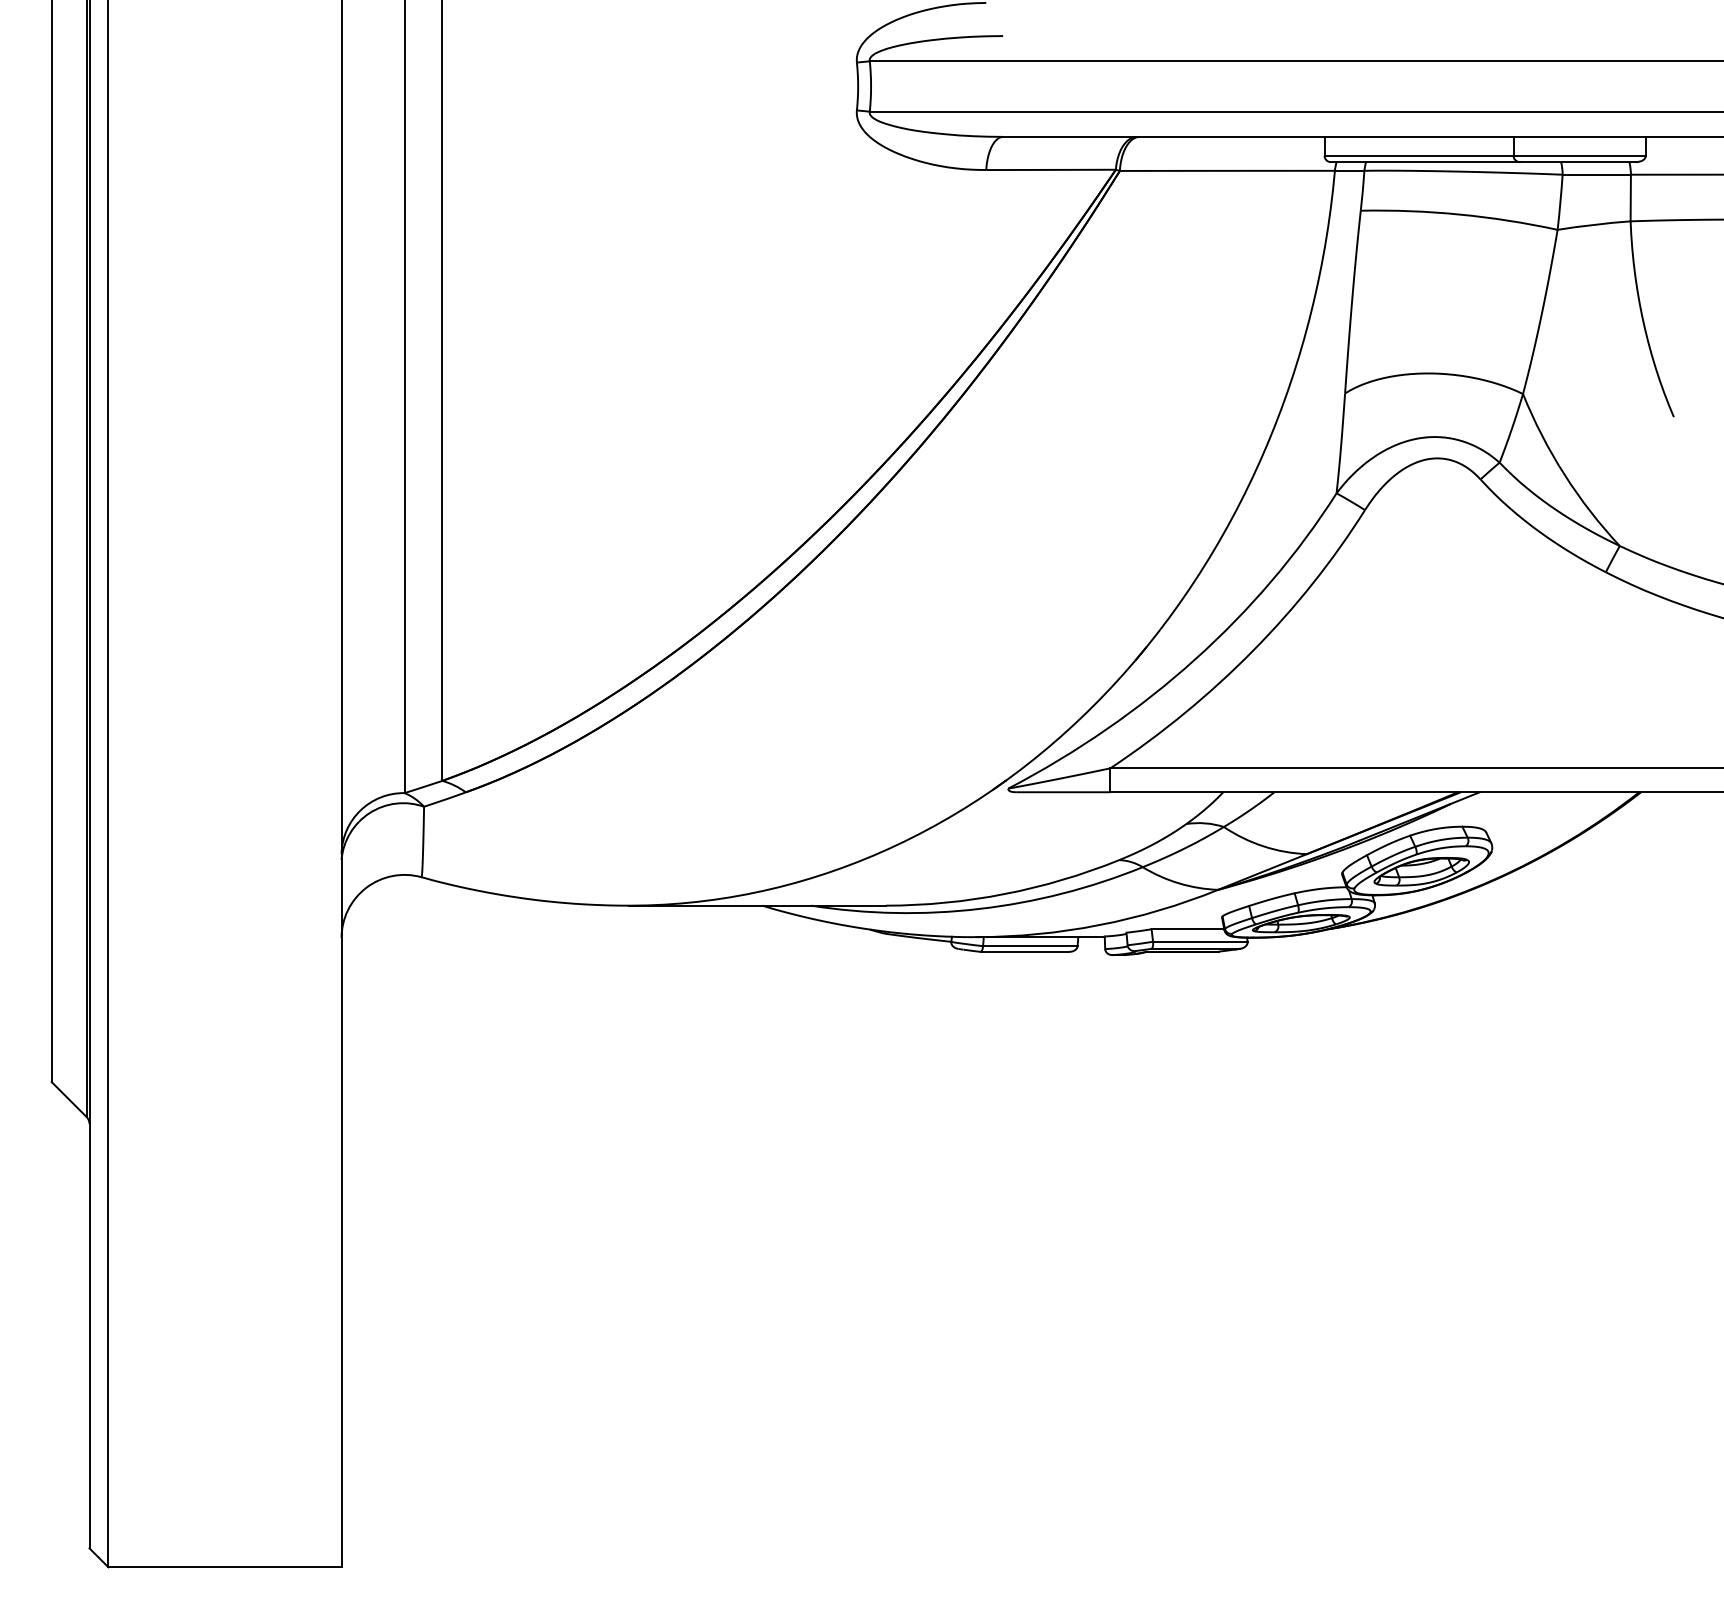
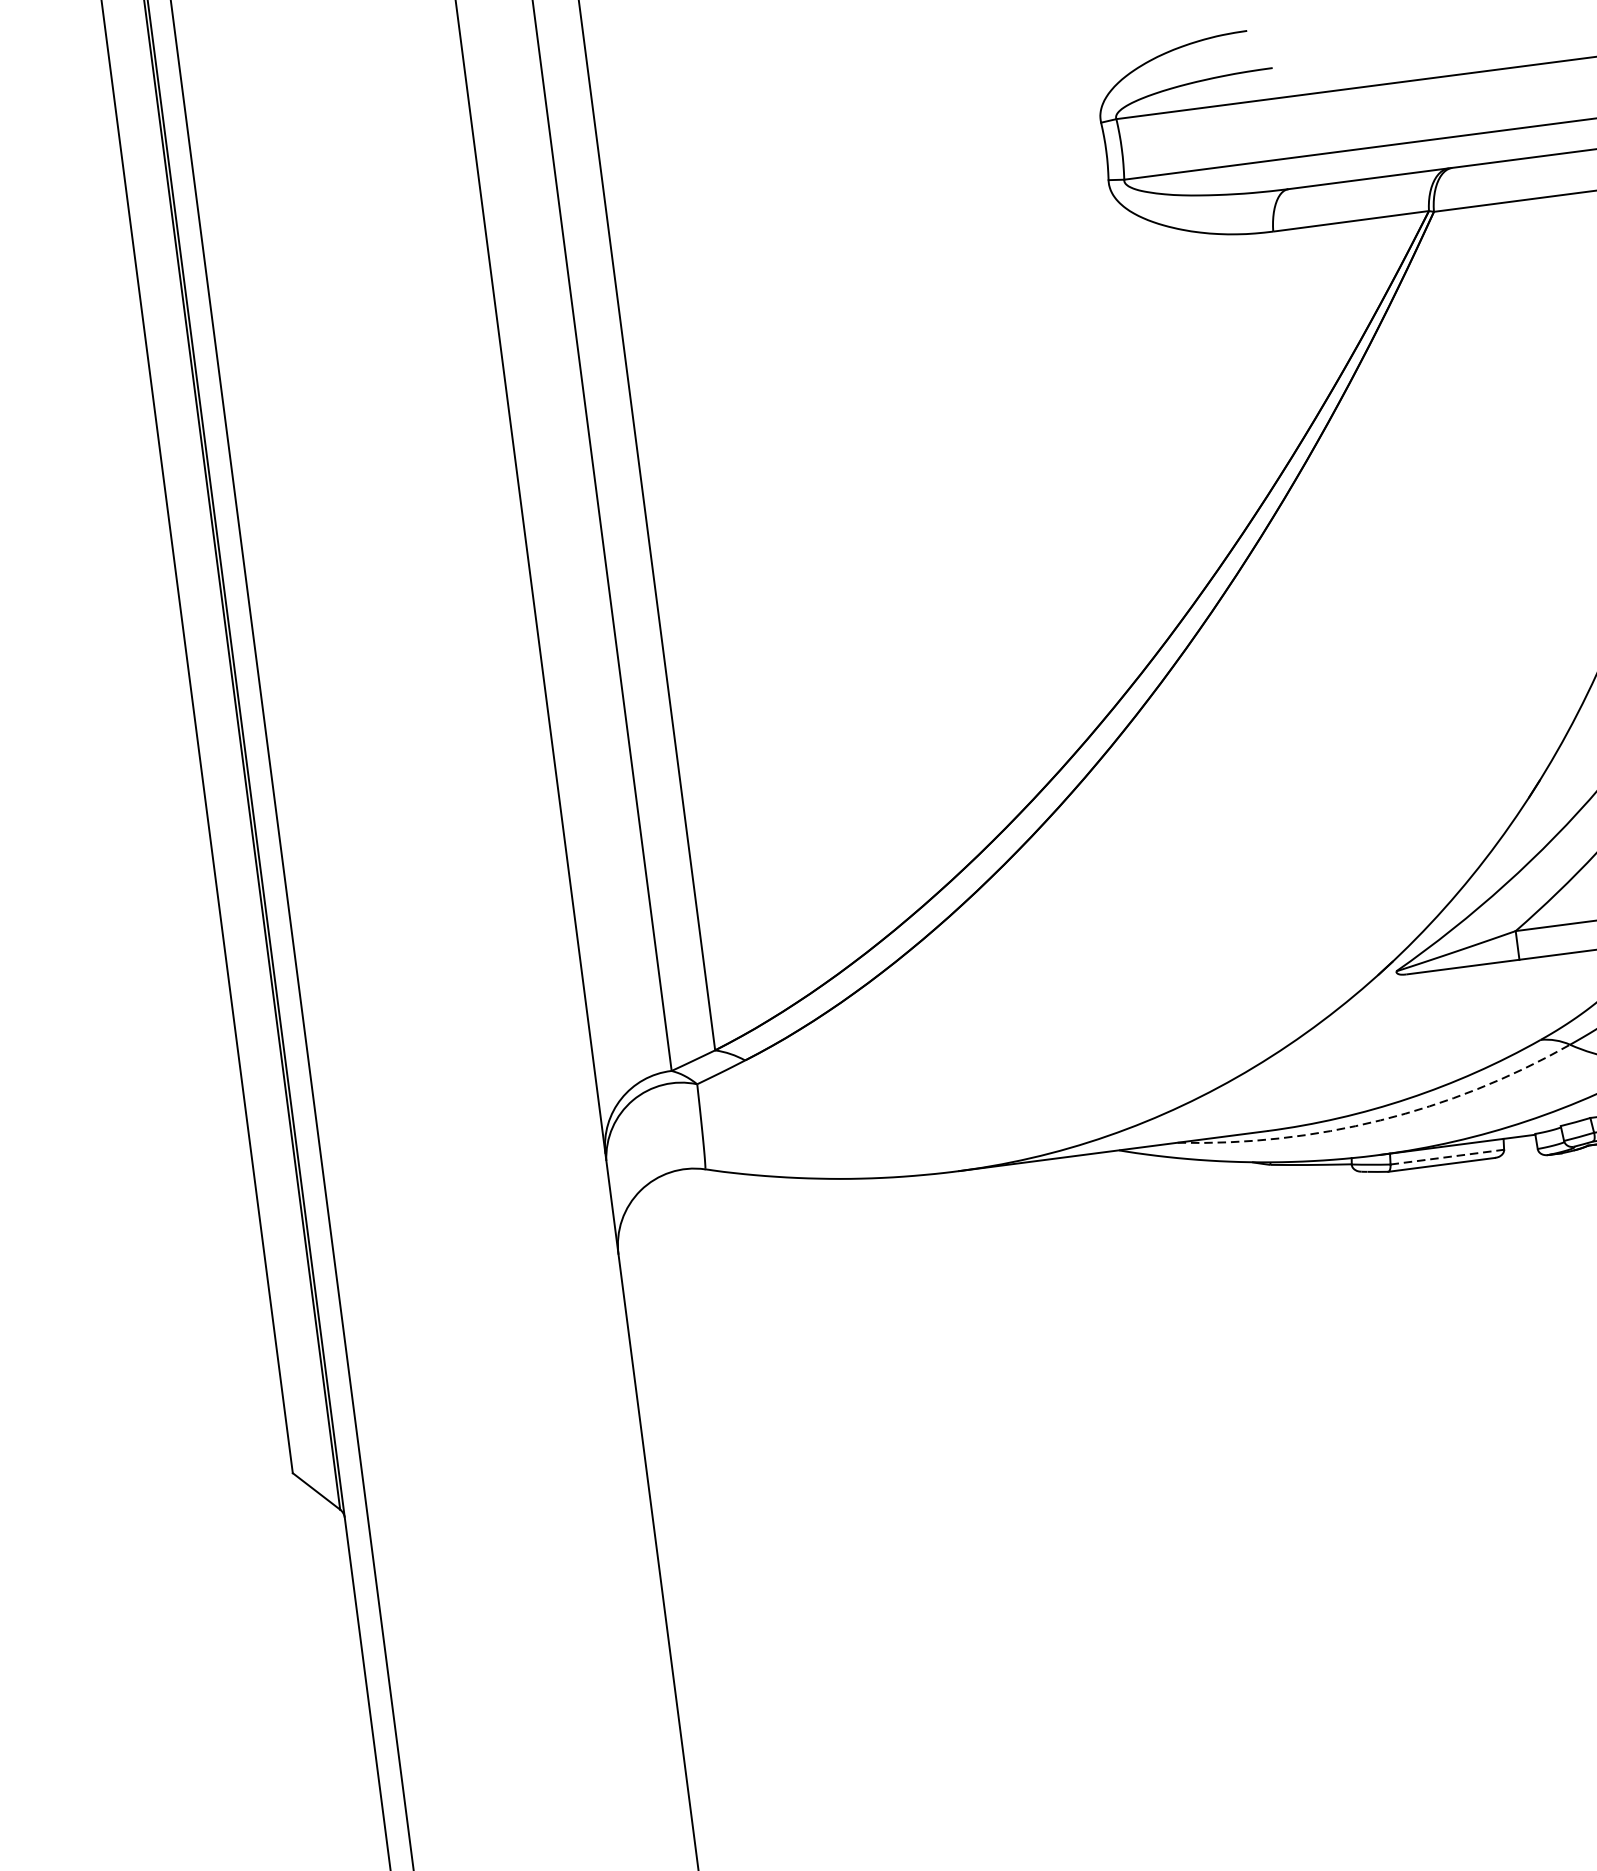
arc: (979, 908) -> (1380, 1119), solid -> dashed
line: (1030, 946) -> (1447, 1157), solid -> dashed

